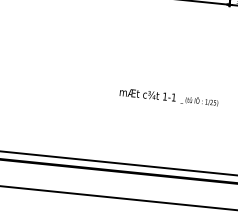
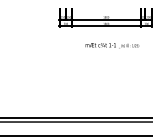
text: (169, 97) -> (112, 45), moved

